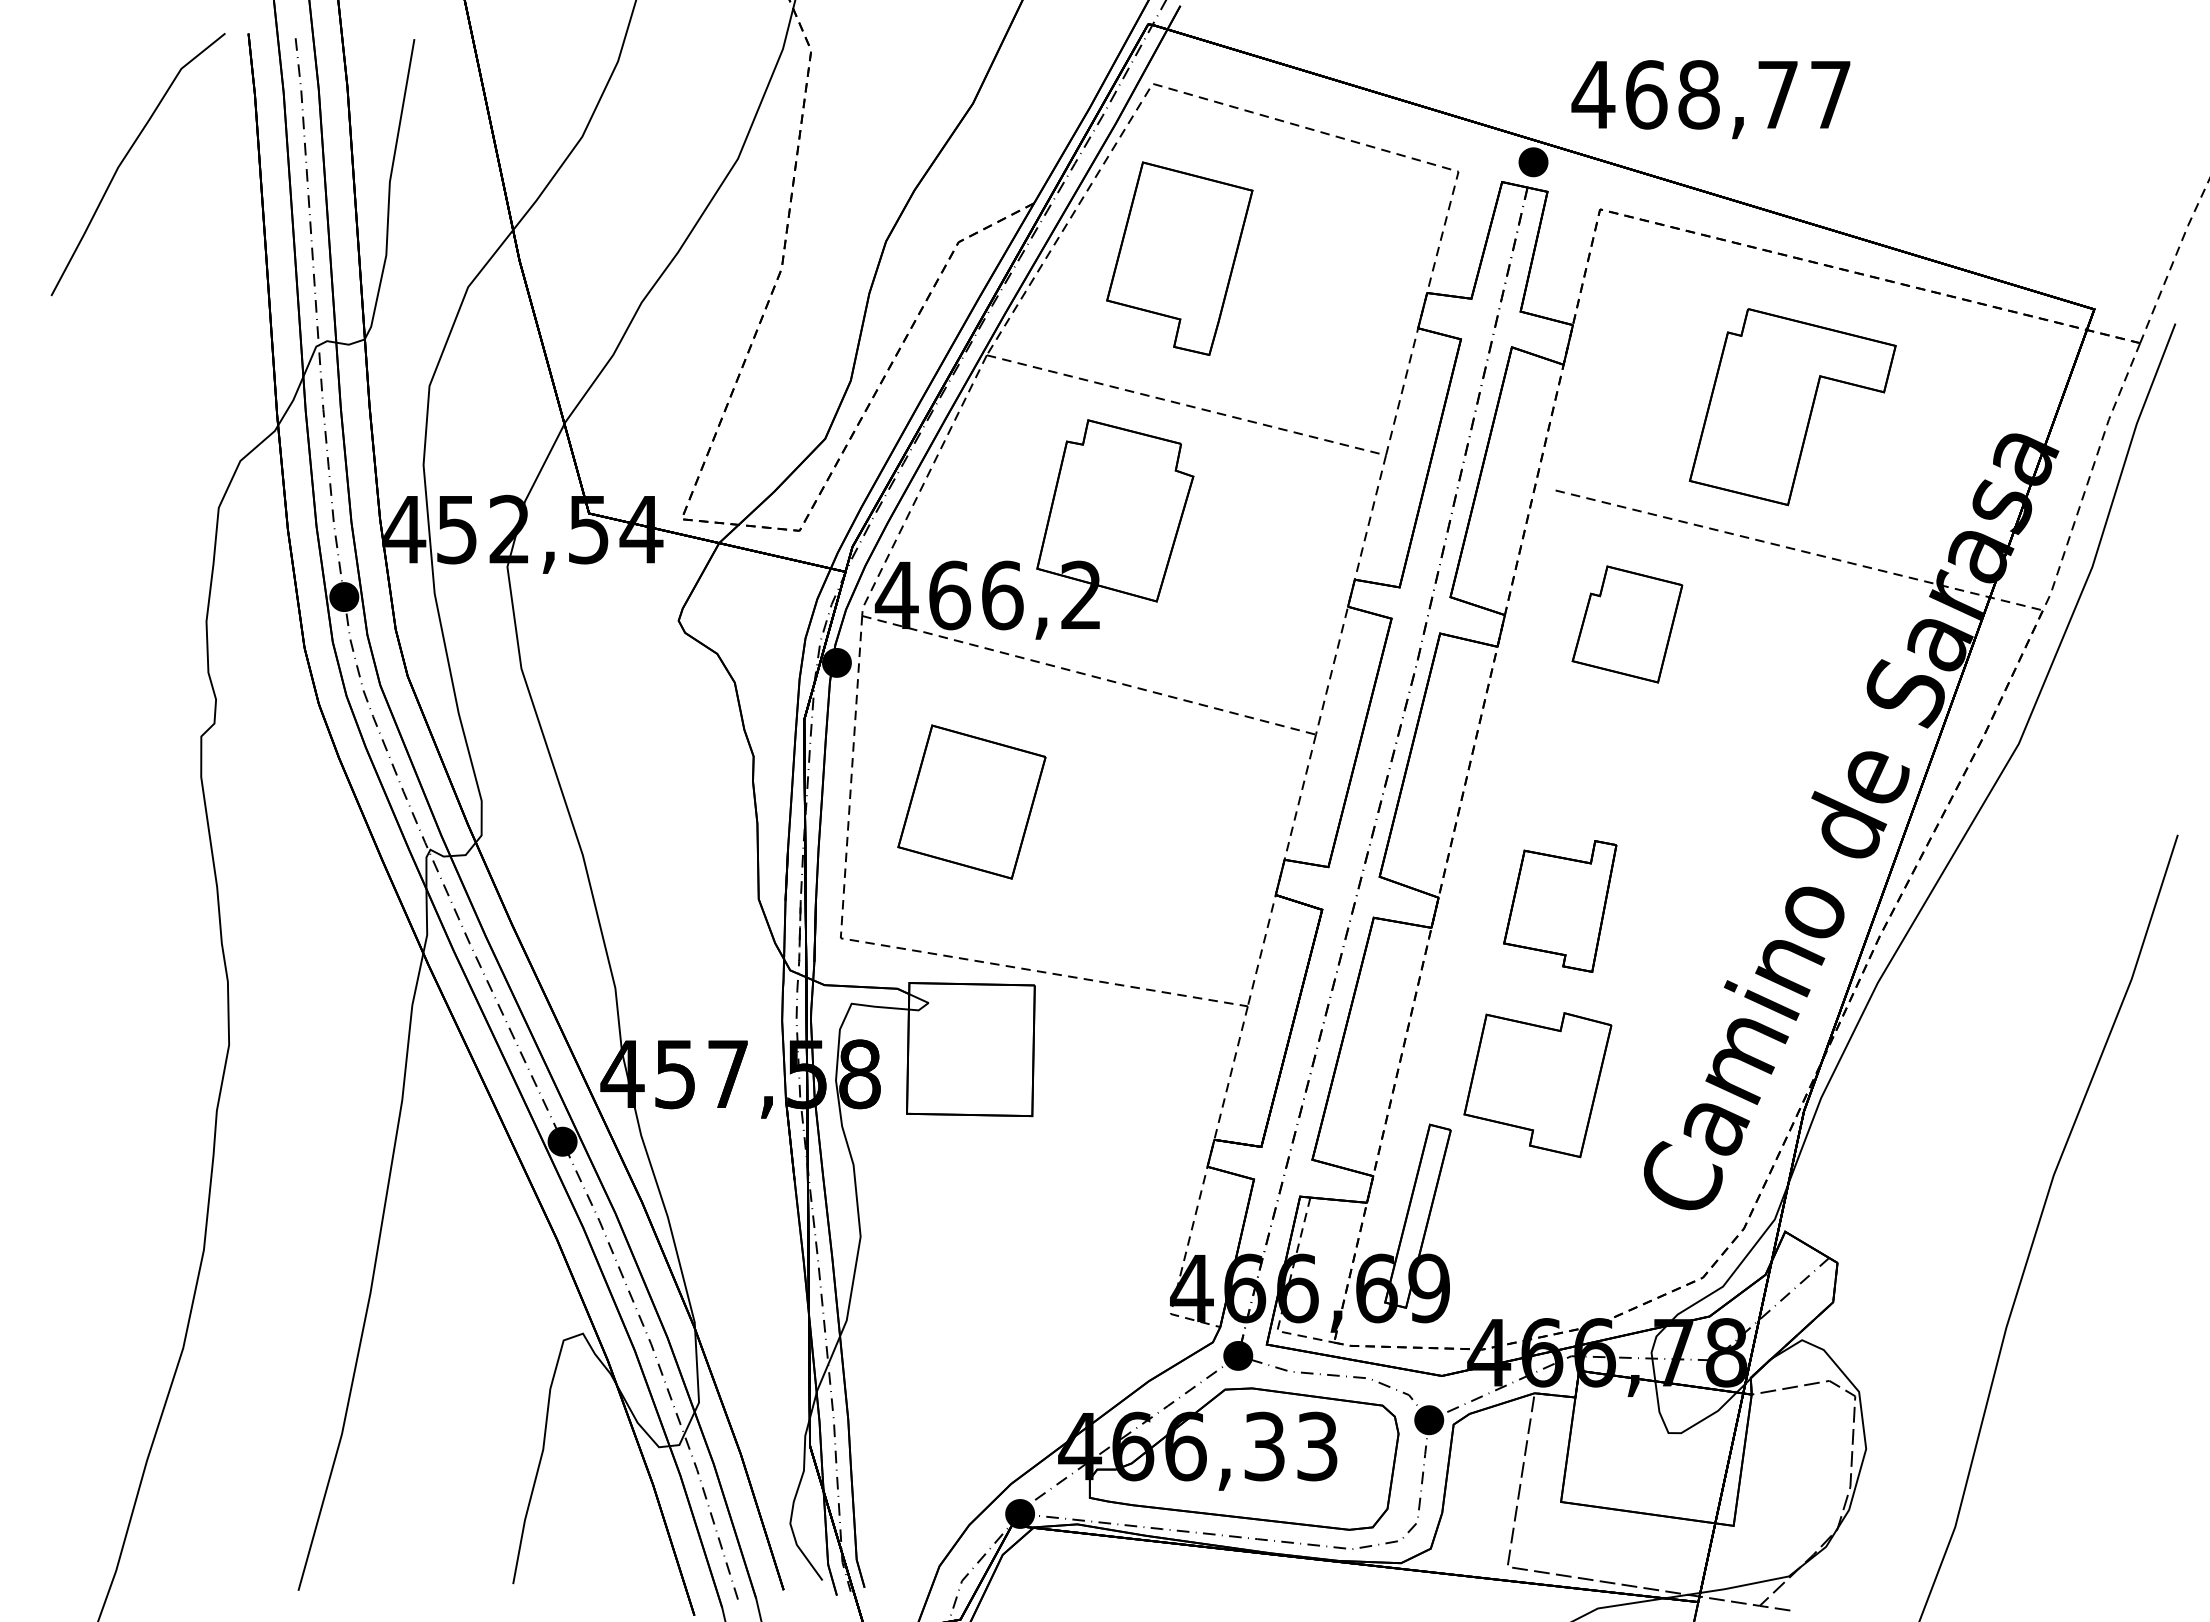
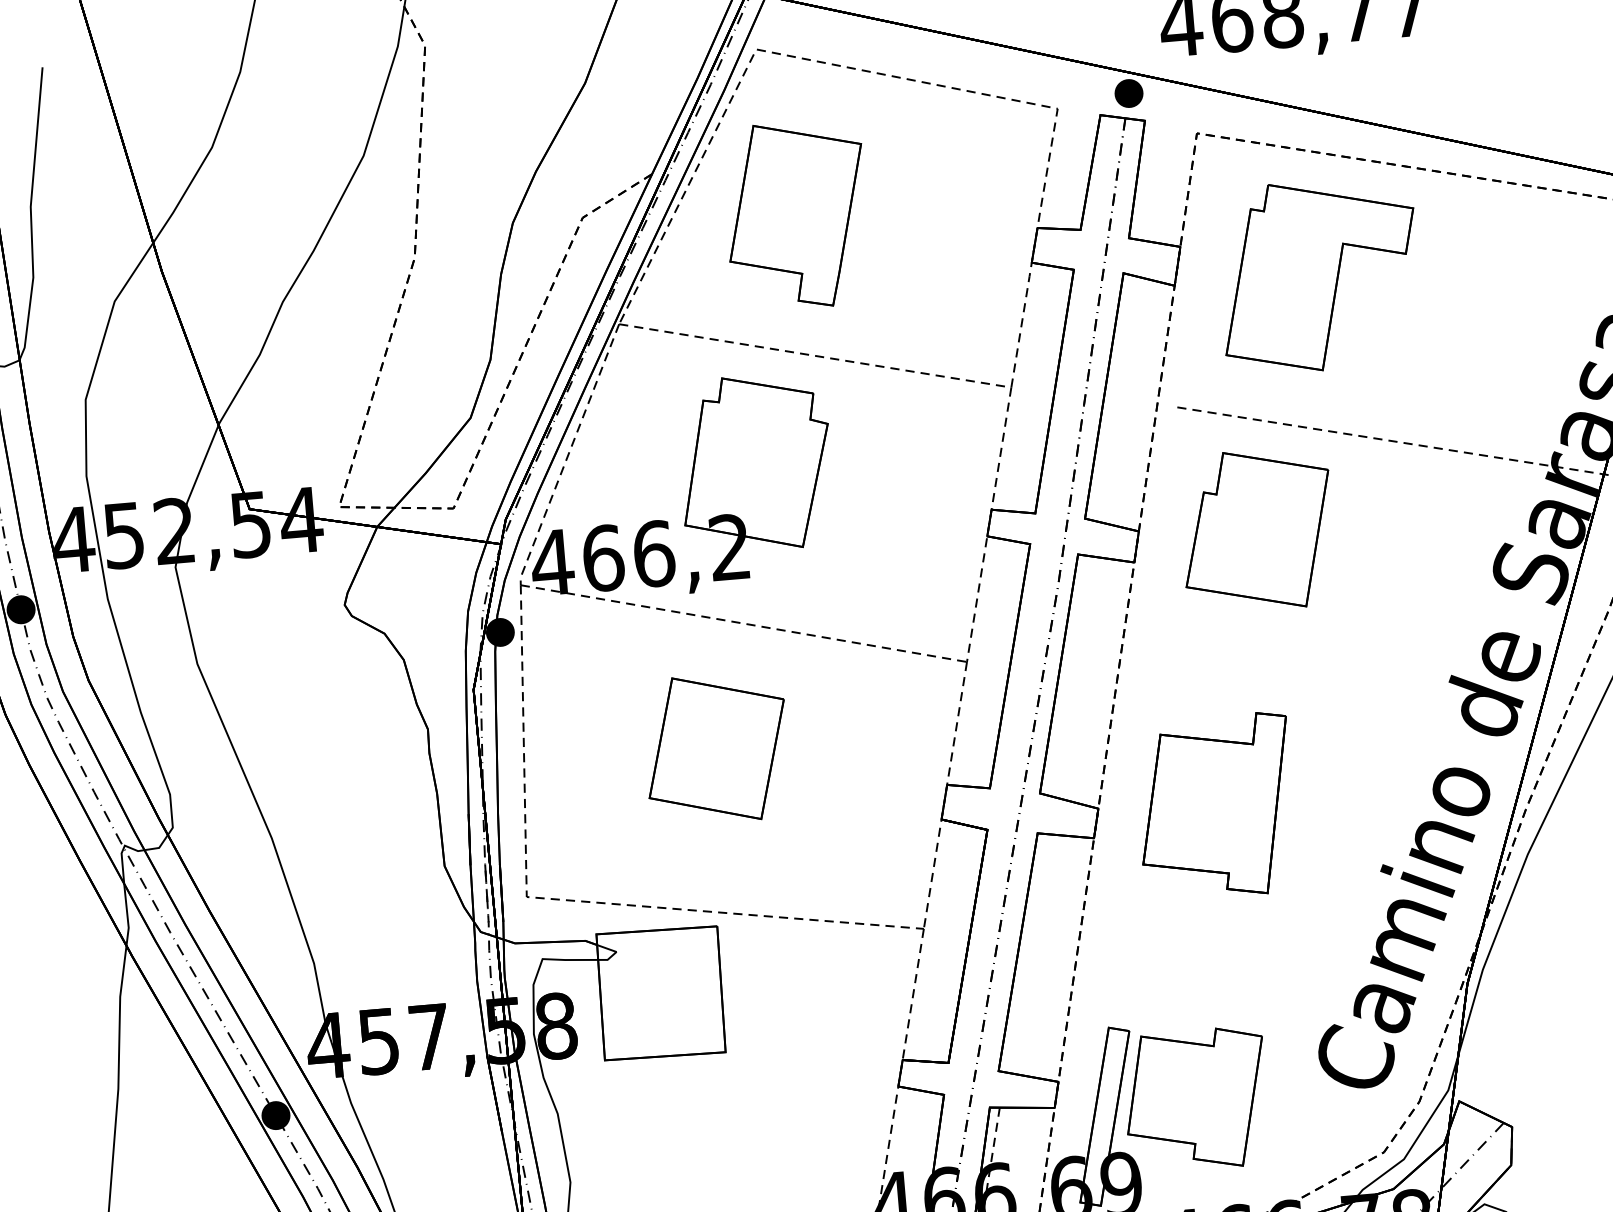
part: (1792, 407) -> (1319, 276), moved
part: (1627, 624) -> (1257, 530), size x1.43
part: (971, 801) -> (716, 748), moved
part: (1560, 906) -> (1216, 807), size x1.43
part: (1537, 1085) -> (1195, 1100), moved

